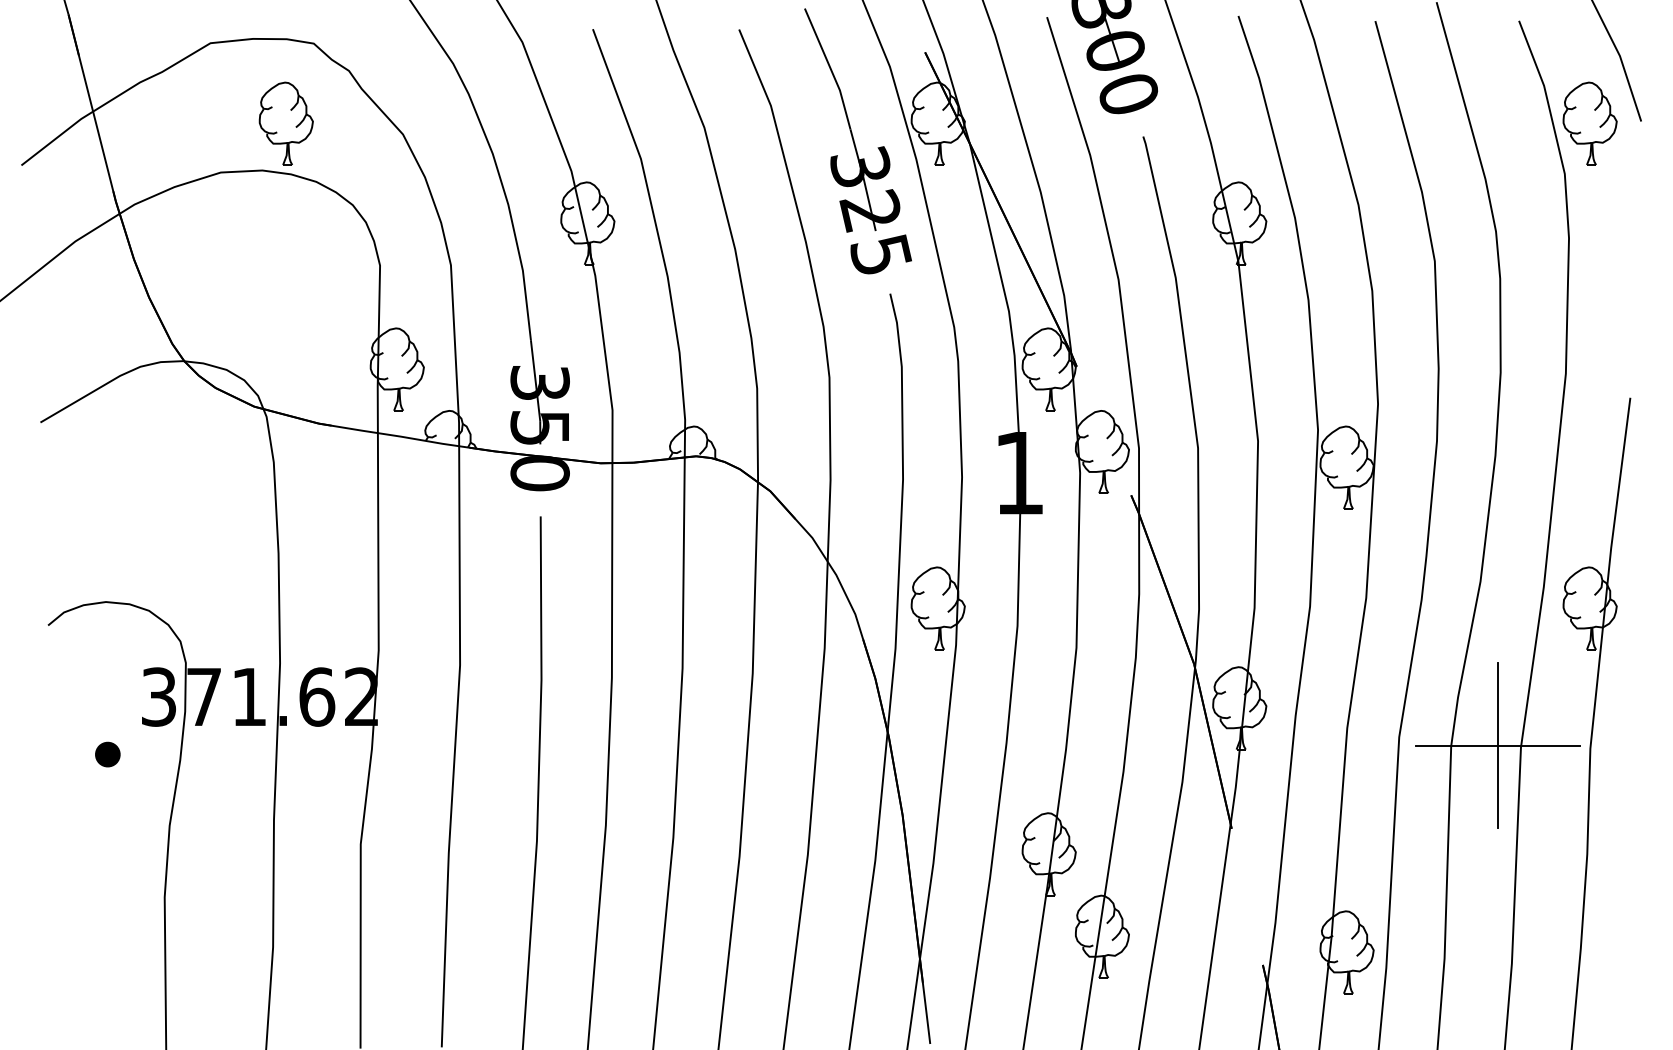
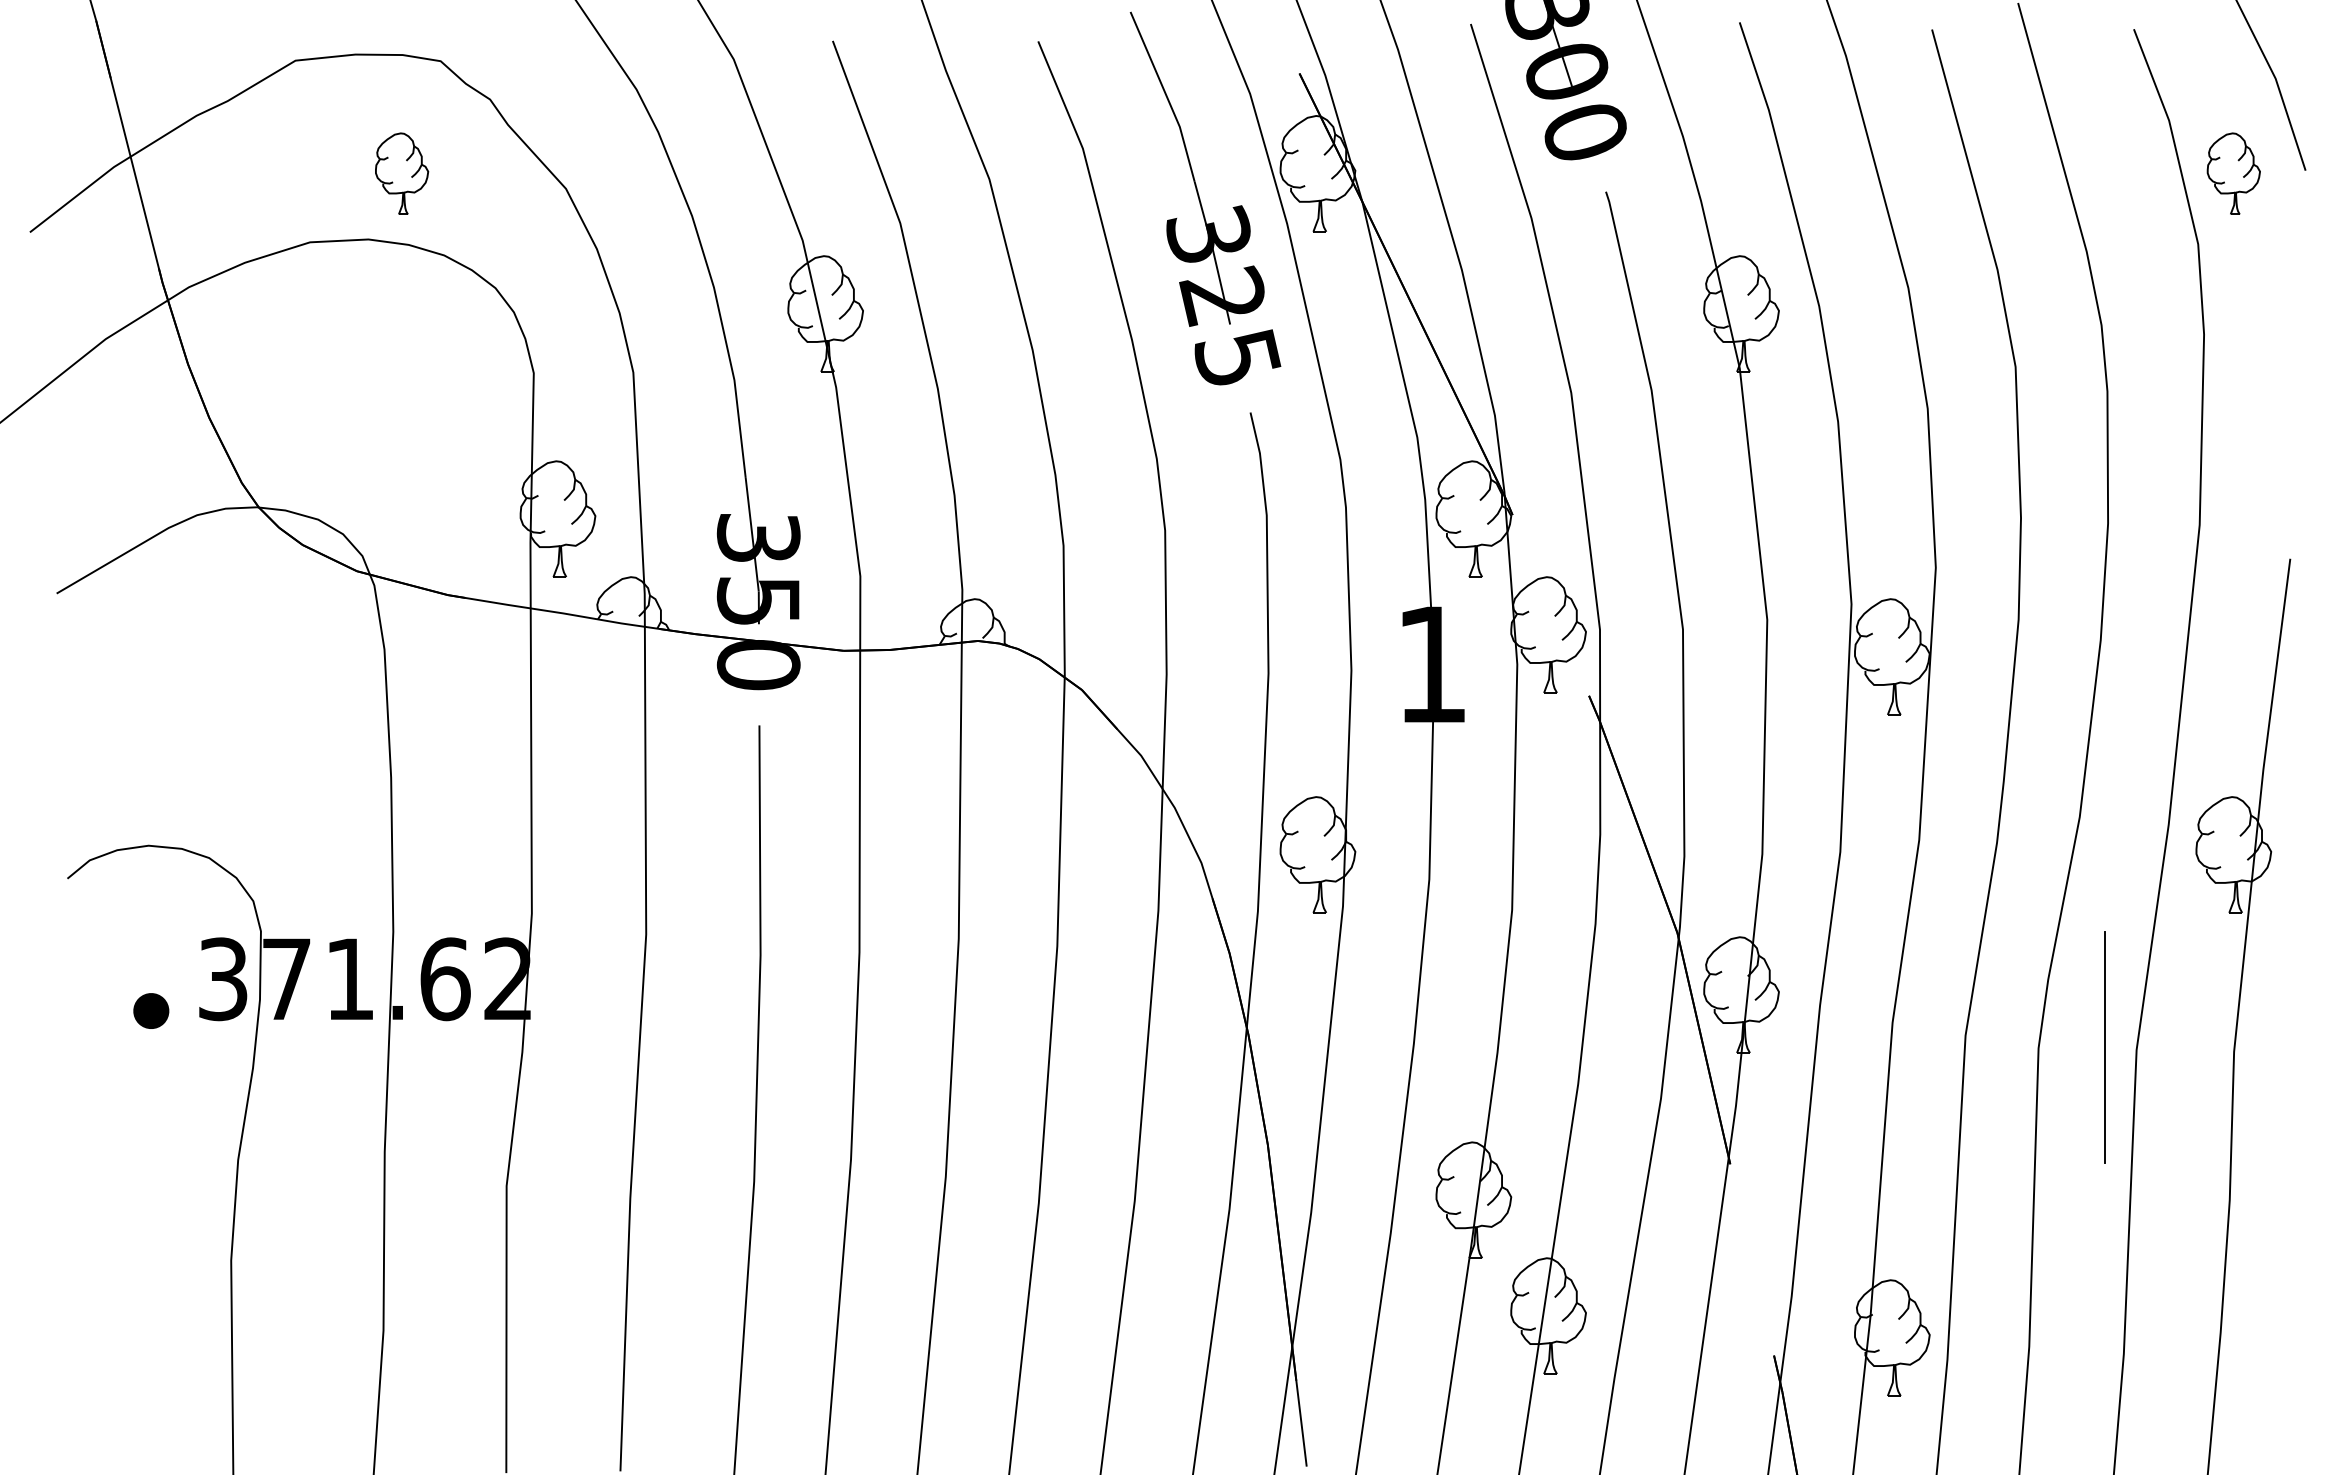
part: (285, 123) -> (401, 173), size x0.7
part: (1589, 123) -> (2233, 173), size x0.7
line: (1498, 745) -> (2104, 1047), removed
part: (107, 754) -> (151, 1010), moved

